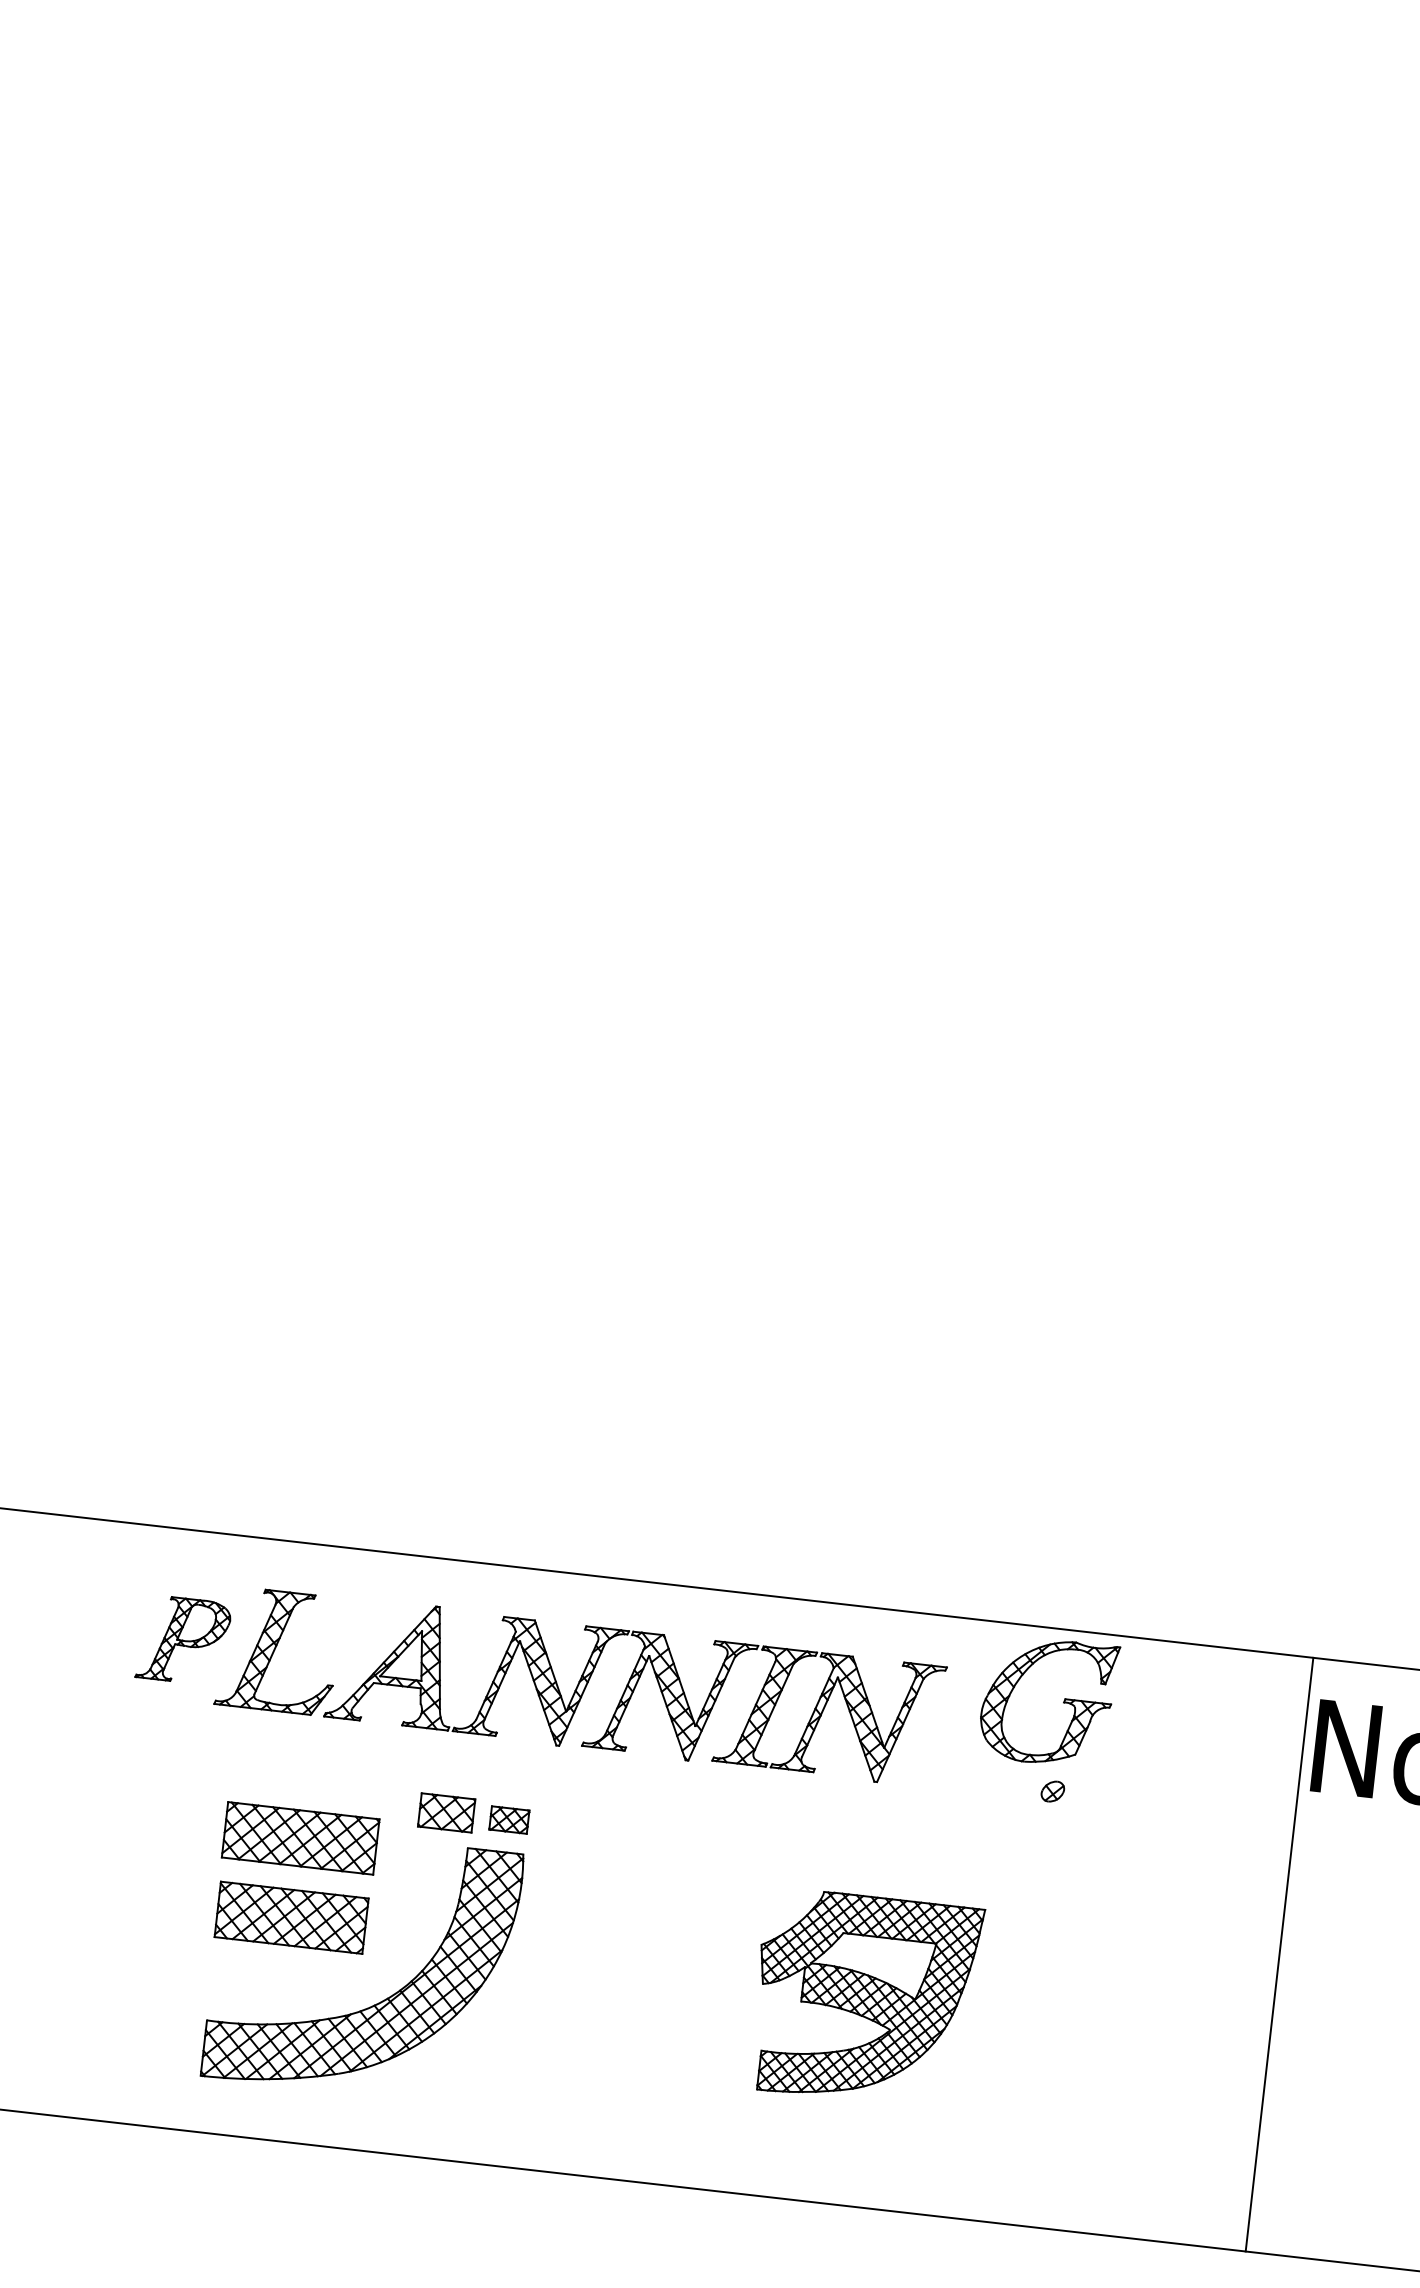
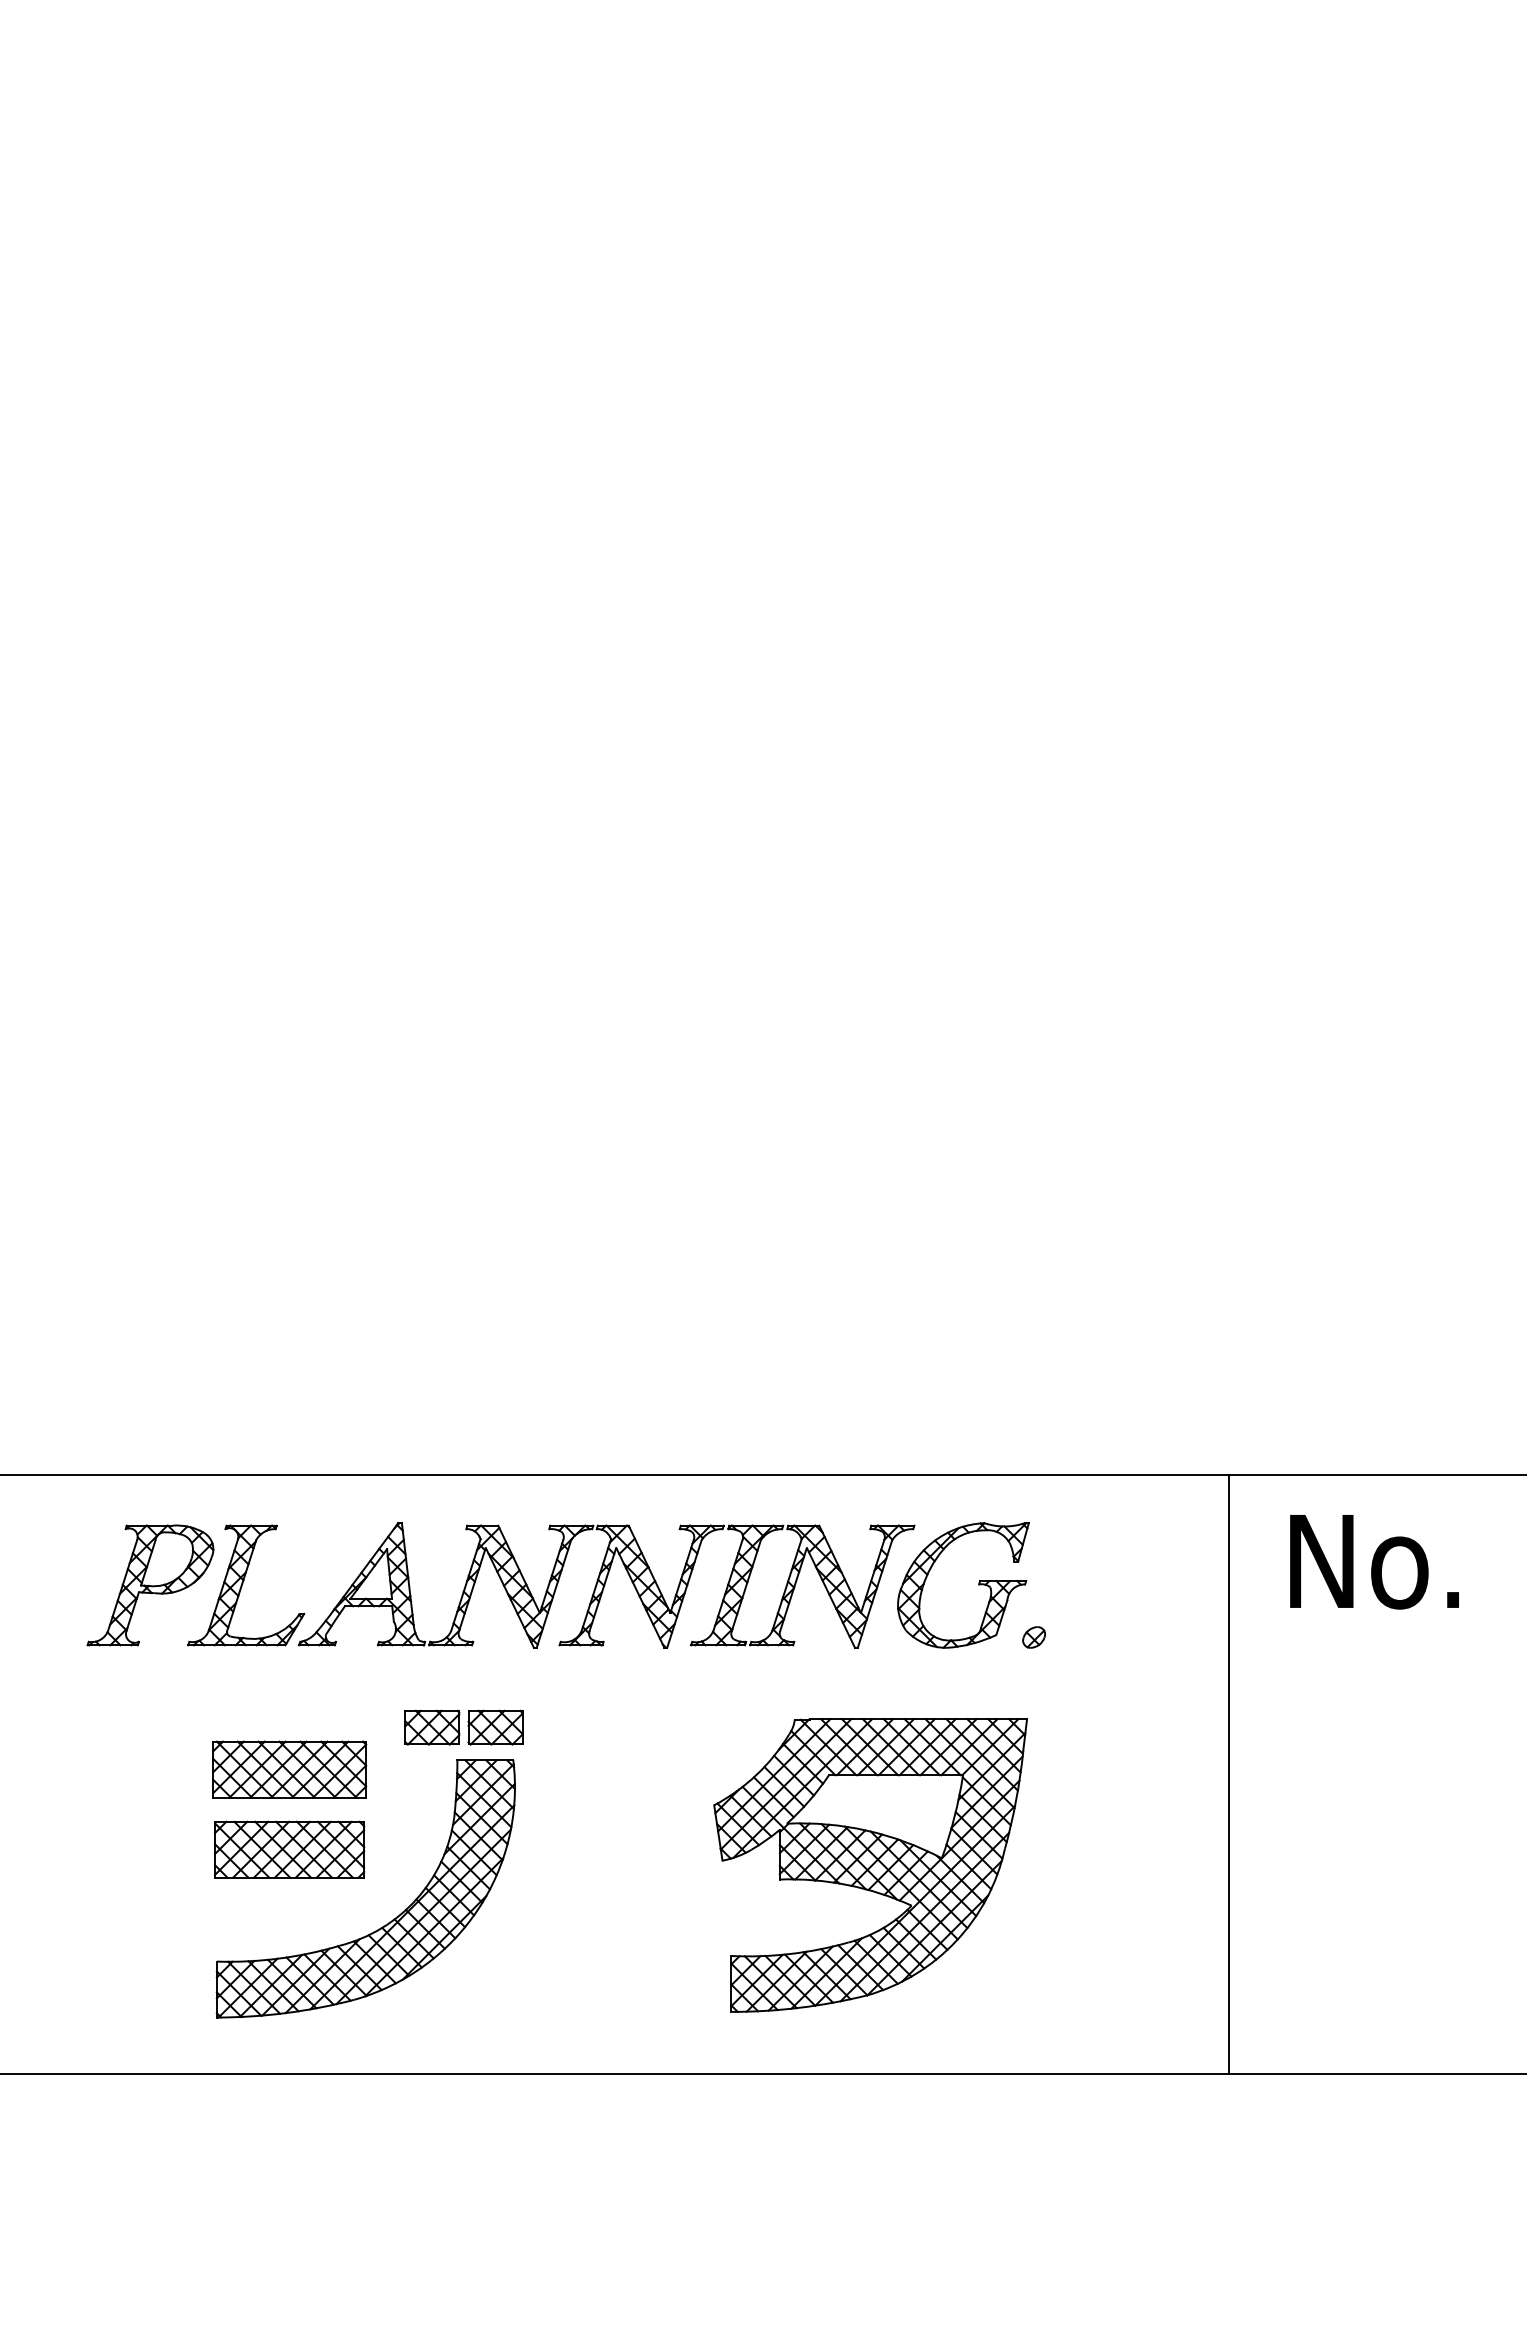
part: (183, 1640) -> (150, 1585), size x1.43
part: (1063, 1703) -> (978, 1585), moved
part: (509, 1819) -> (495, 1727), size x1.43
line: (1279, 1954) -> (1228, 1774), moved
part: (865, 1998) -> (870, 1865), size x1.43

